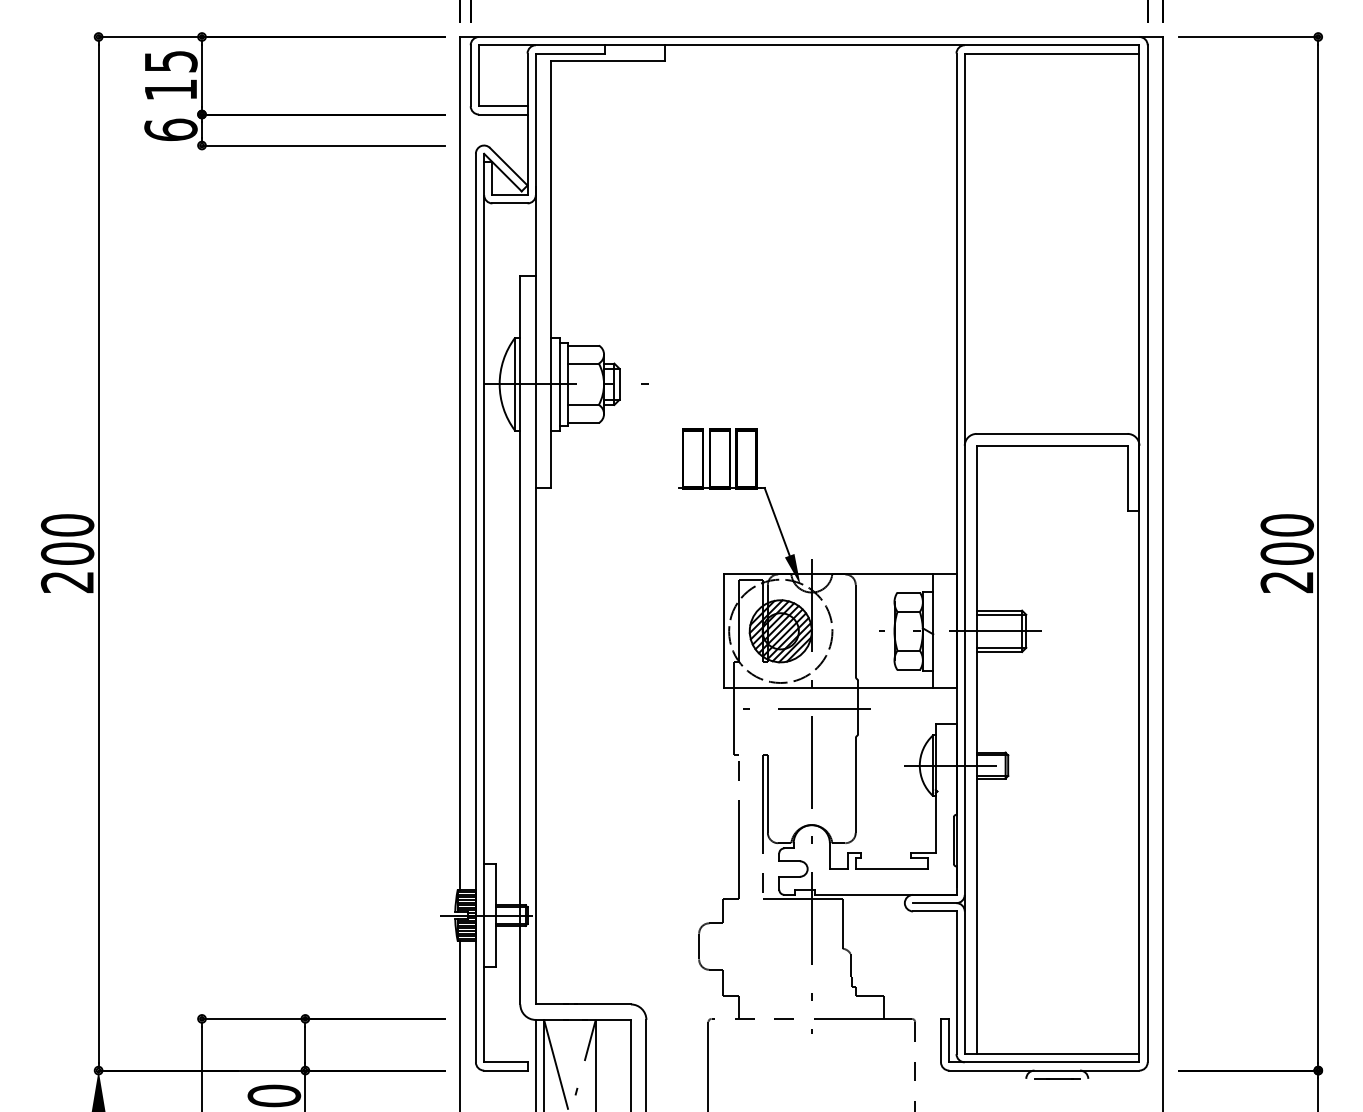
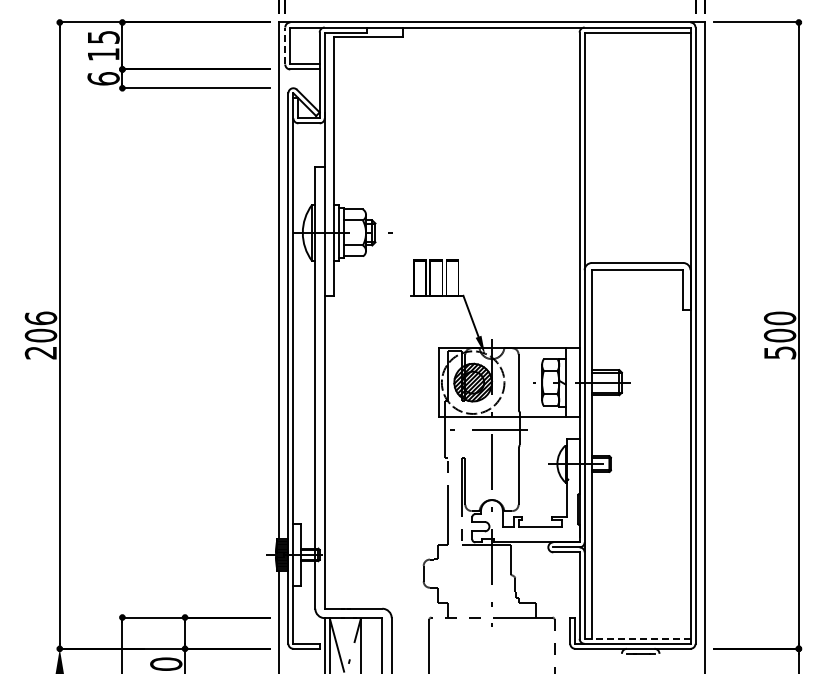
line: (471, 74) -> (285, 45), solid -> dashed
text: (66, 525) -> (40, 318), 200 -> 206
text: (1286, 581) -> (779, 352), 200 -> 500
line: (1051, 1053) -> (637, 638), solid -> dashed

